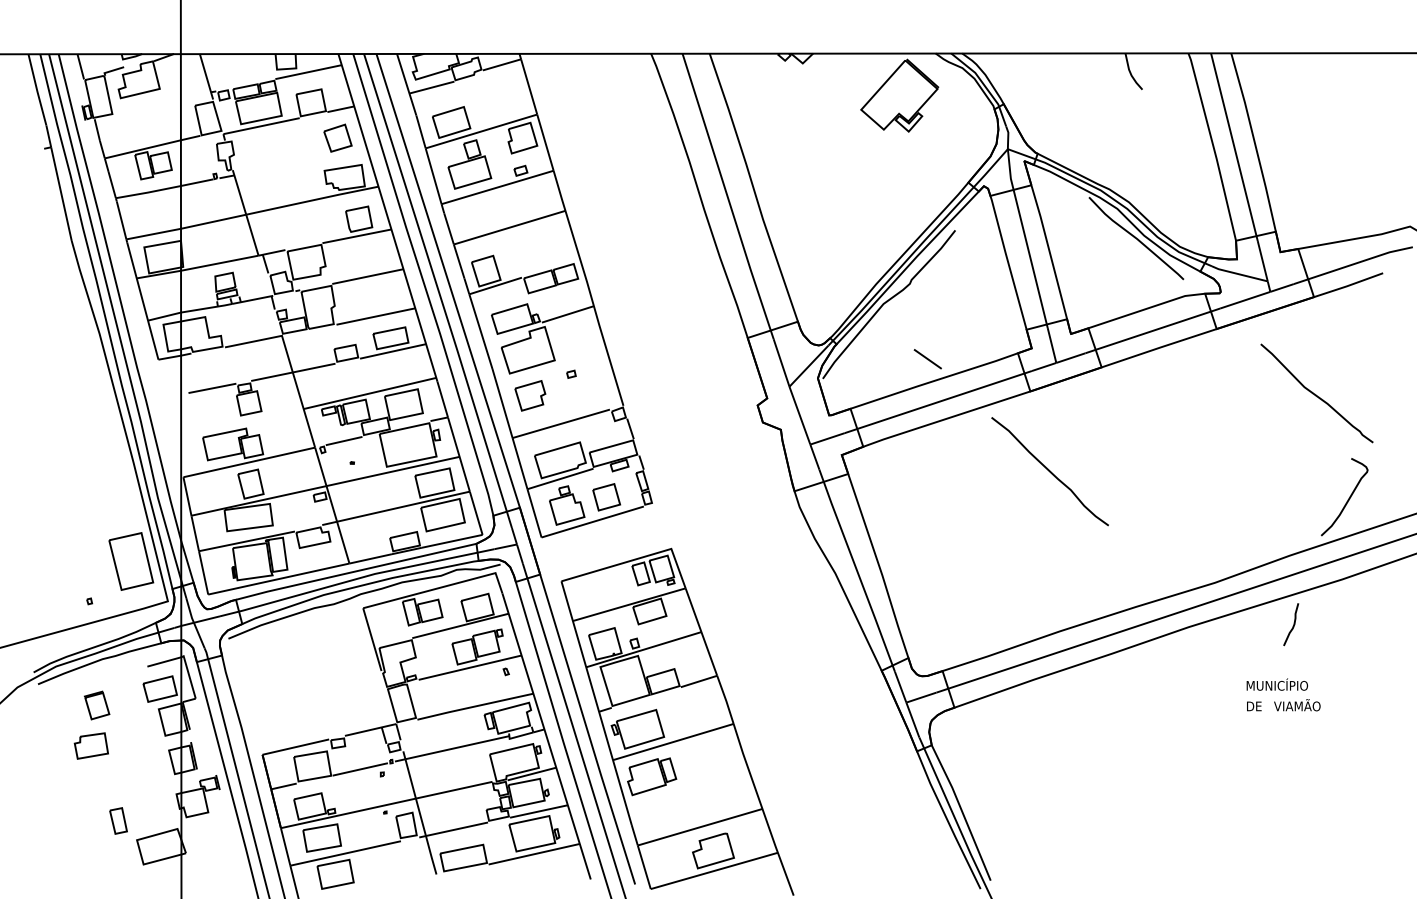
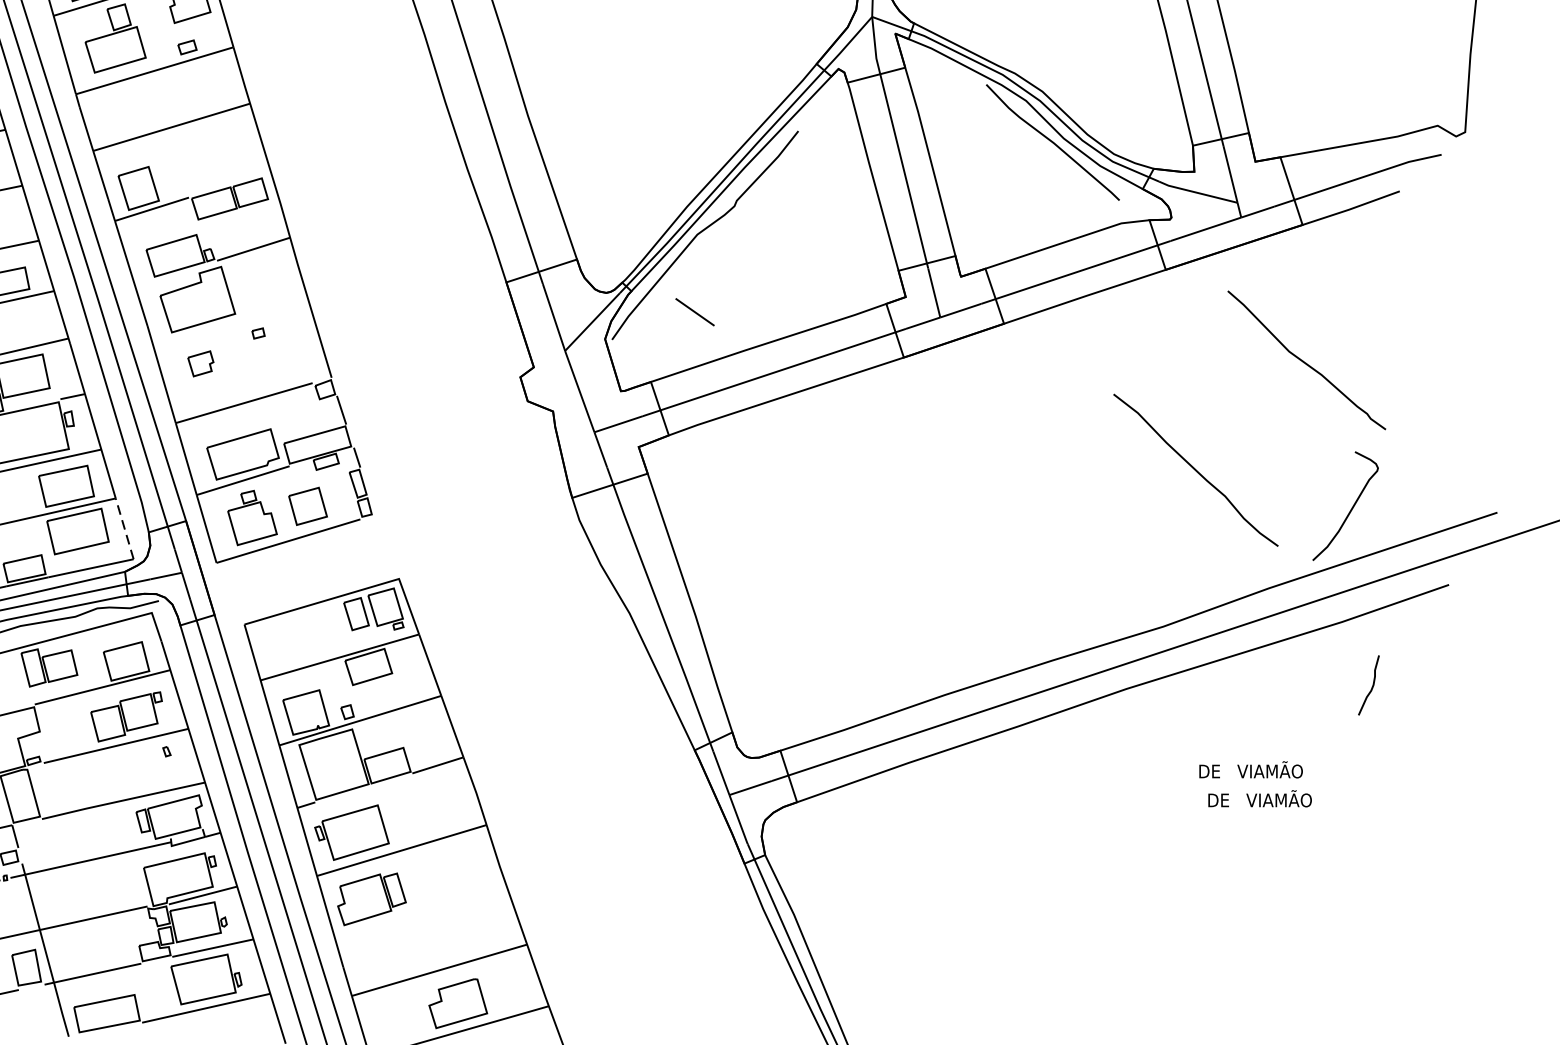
line: (927, 359) -> (694, 312), moved
part: (530, 395) -> (200, 363), size x0.6
curve: (1049, 471) -> (1195, 470), moved
line: (476, 513) -> (125, 529), solid -> dashed
curve: (1293, 624) -> (1372, 685), moved
text: (1277, 684) -> (1251, 769), MUNICÍPIO -> DE   VIAMÃO

